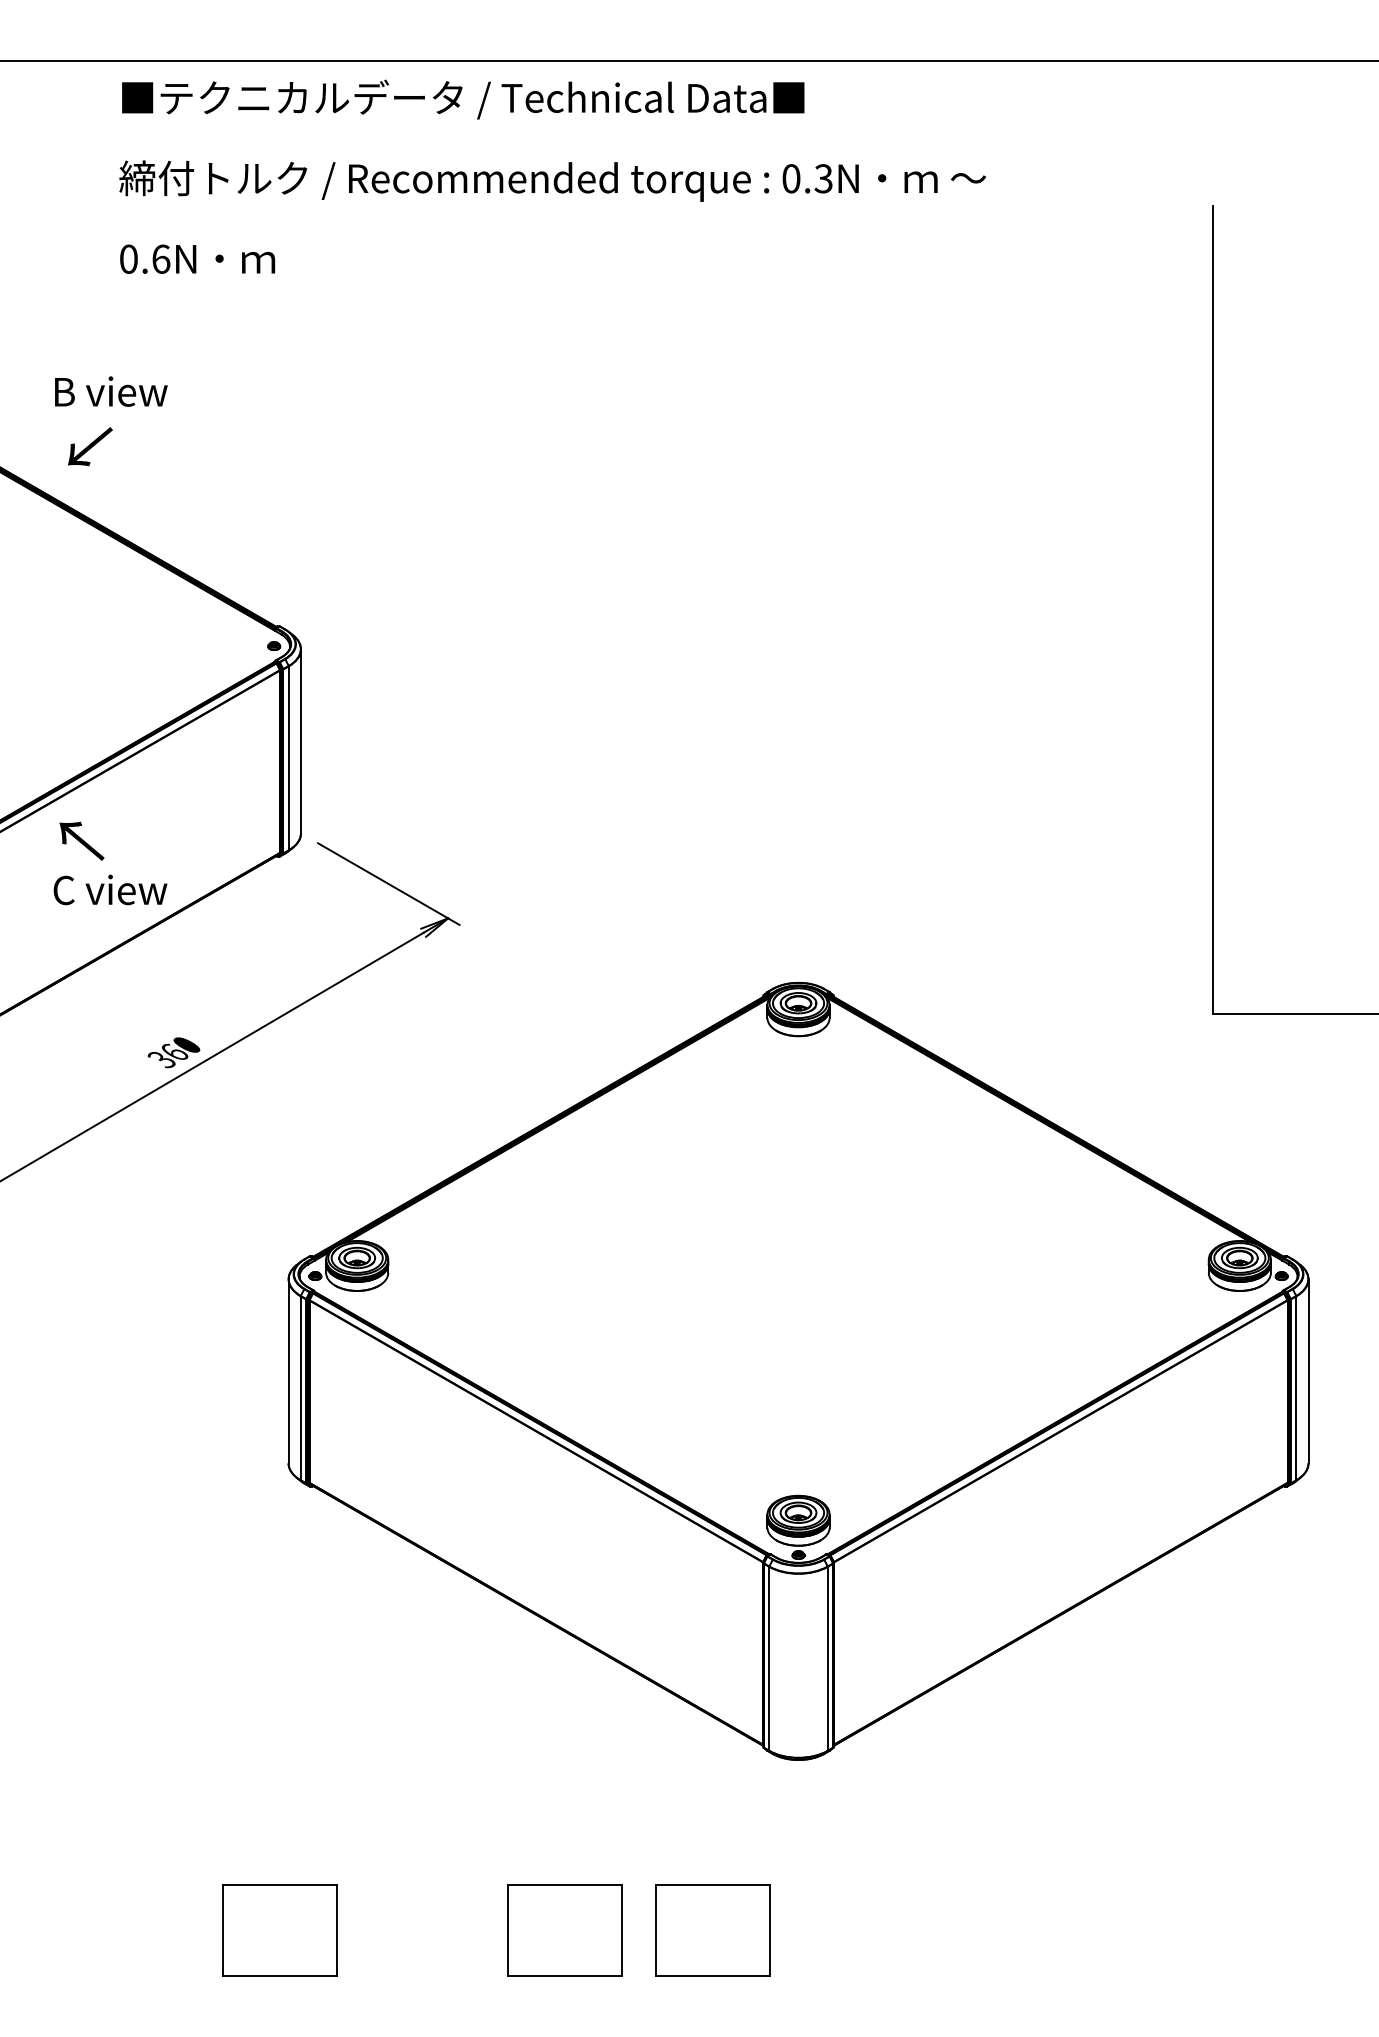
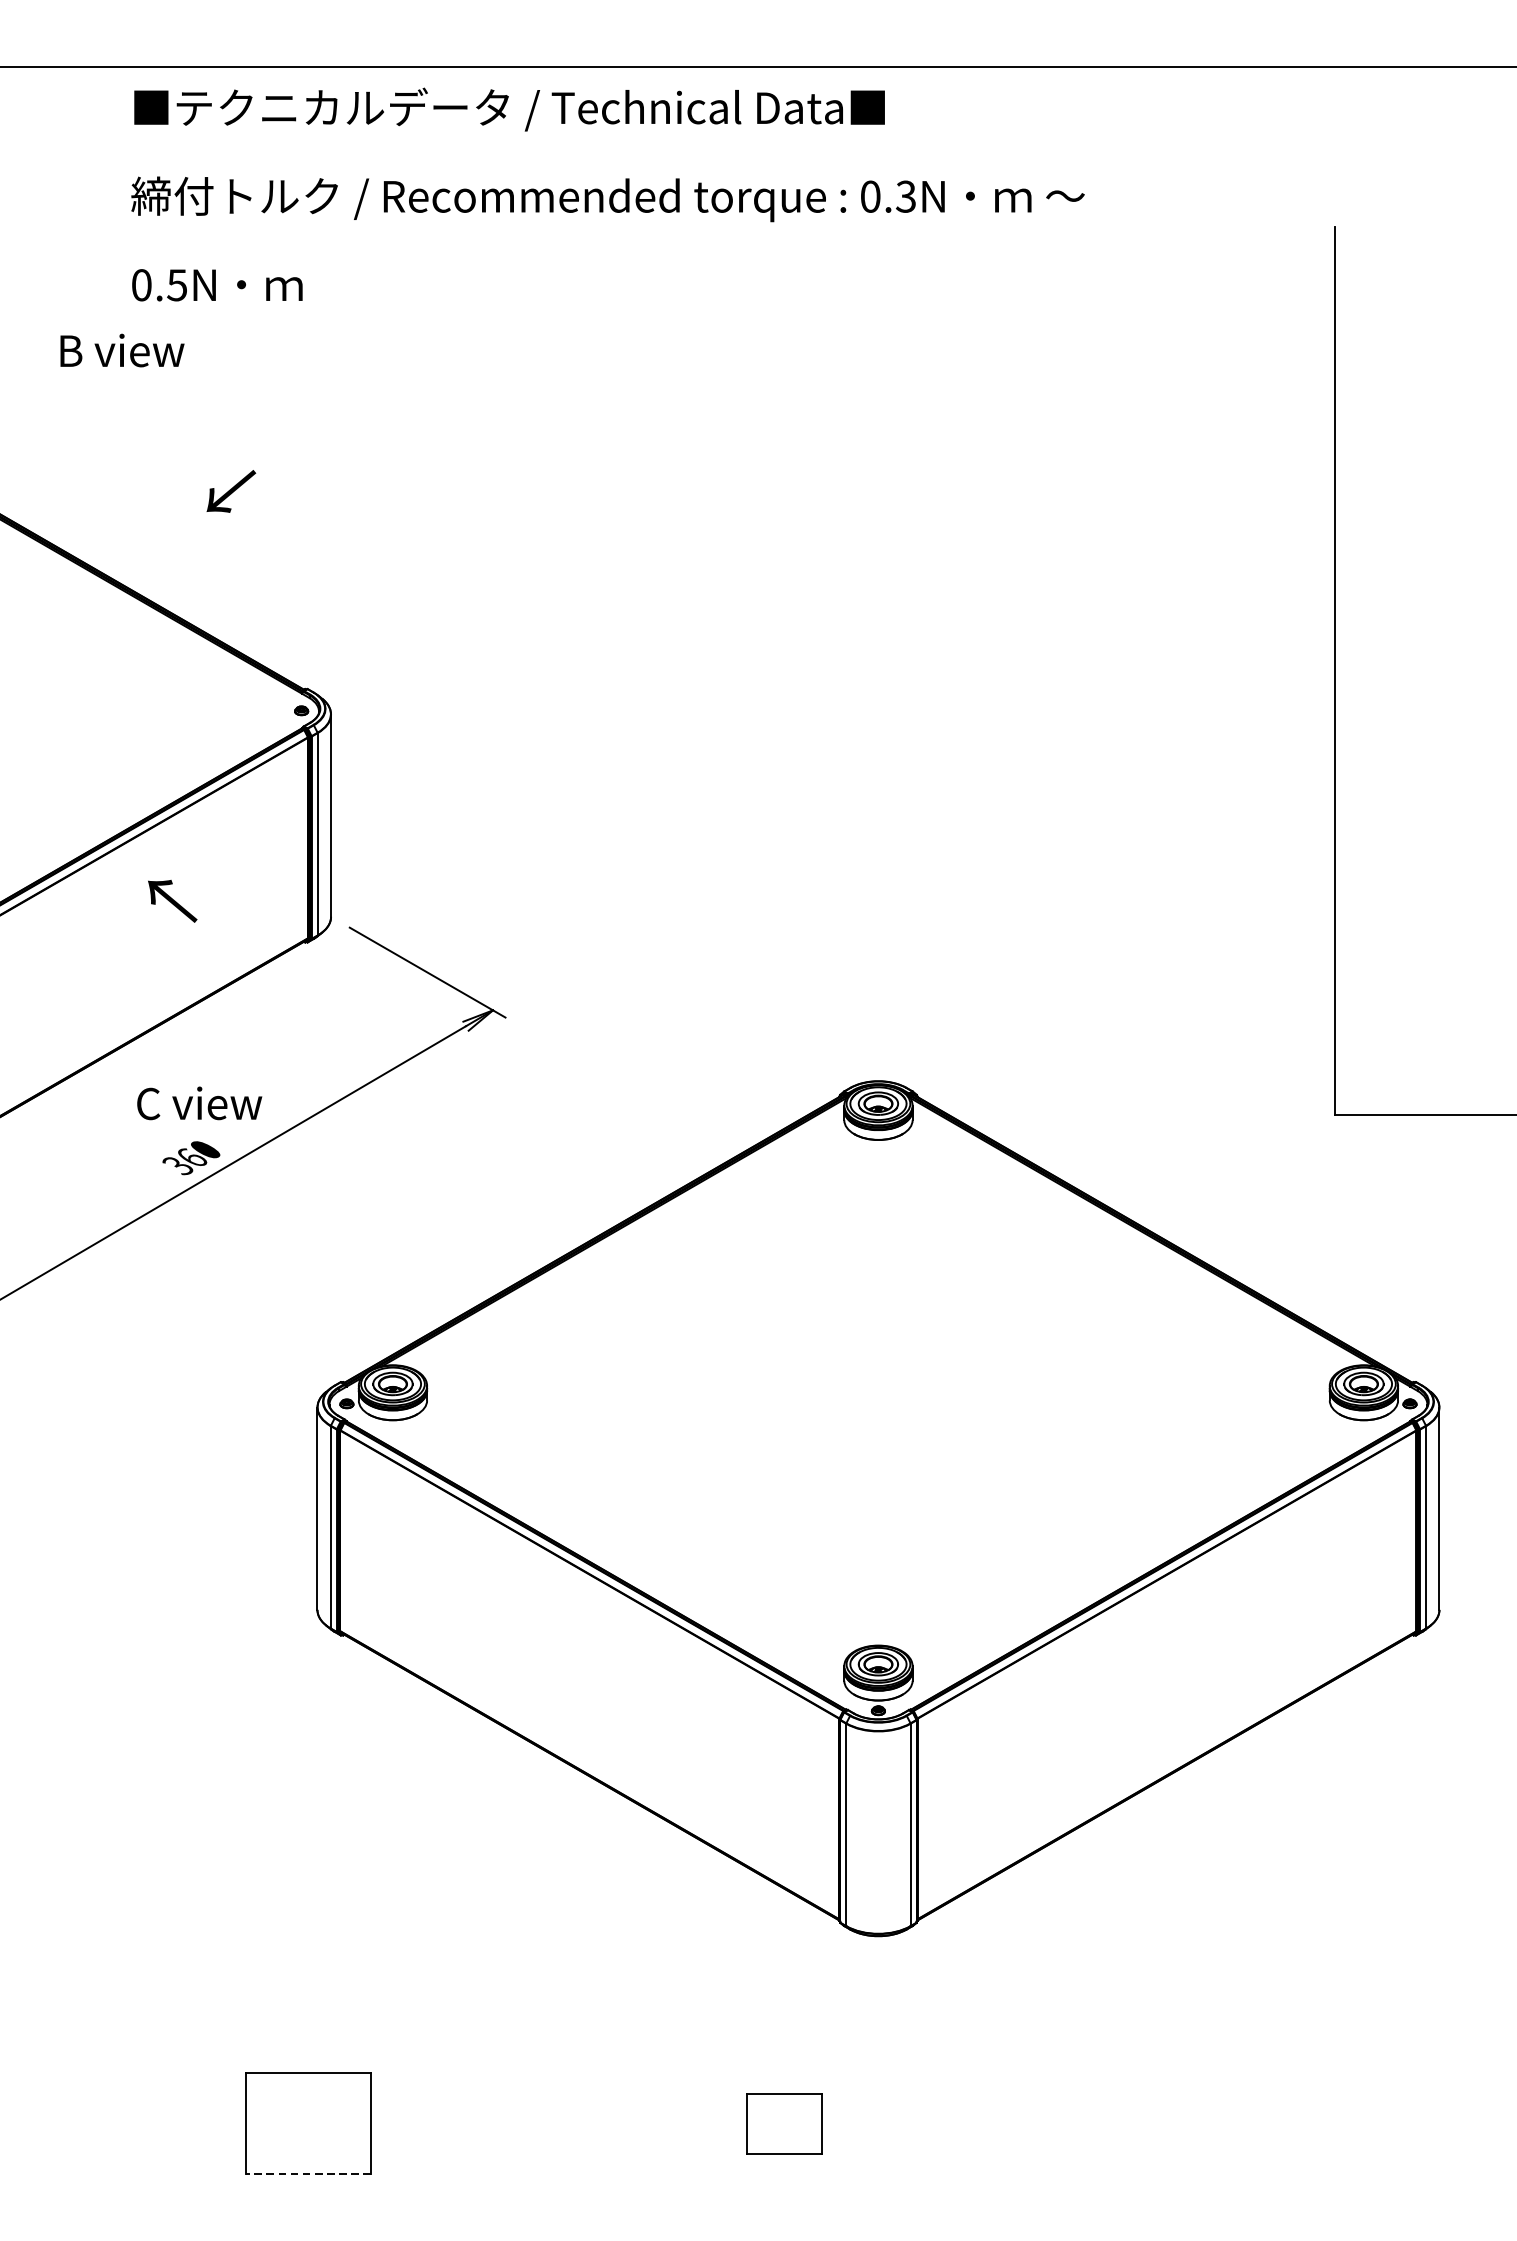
text: (160, 258) -> (176, 284), 0.6N -> 0.5N
text: (111, 391) -> (122, 350), moved
text: (90, 446) -> (231, 491), moved
text: (81, 840) -> (172, 900), moved
text: (110, 889) -> (199, 1102), moved
part: (564, 1930) -> (620, 2123), removed
part: (712, 1930) -> (783, 2123), size x0.6
line: (280, 1975) -> (308, 2173), solid -> dashed

